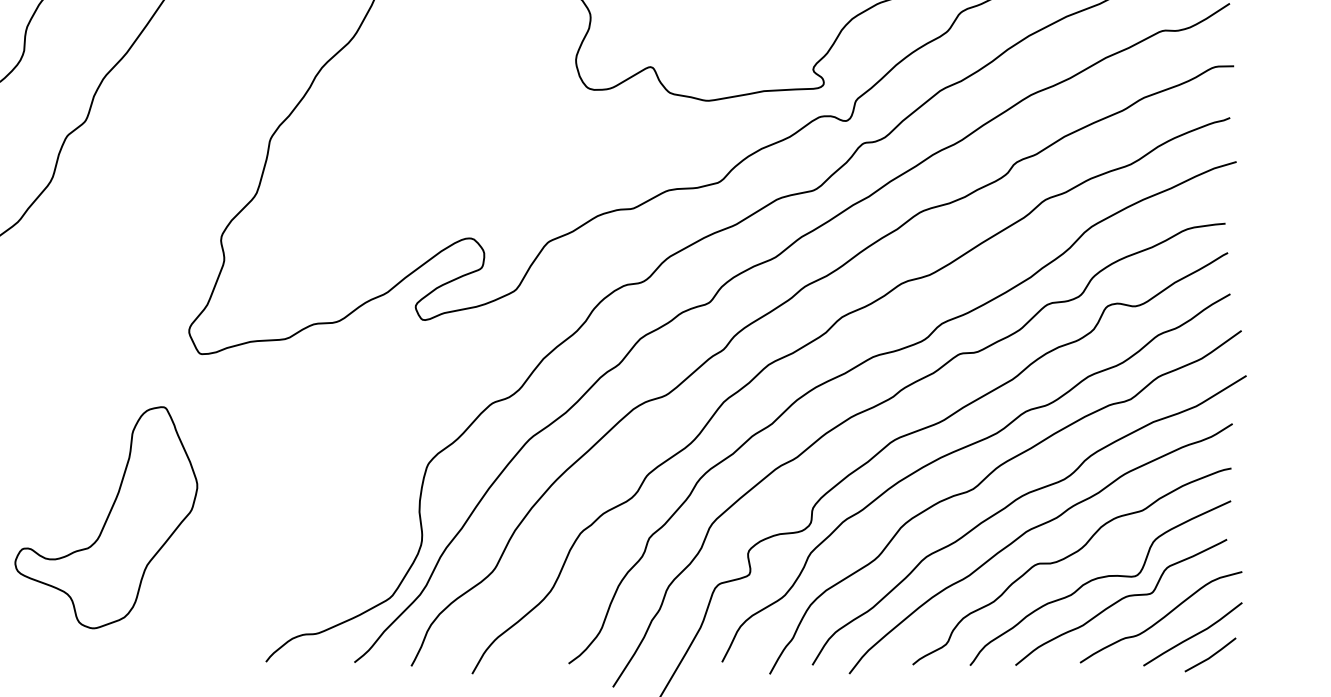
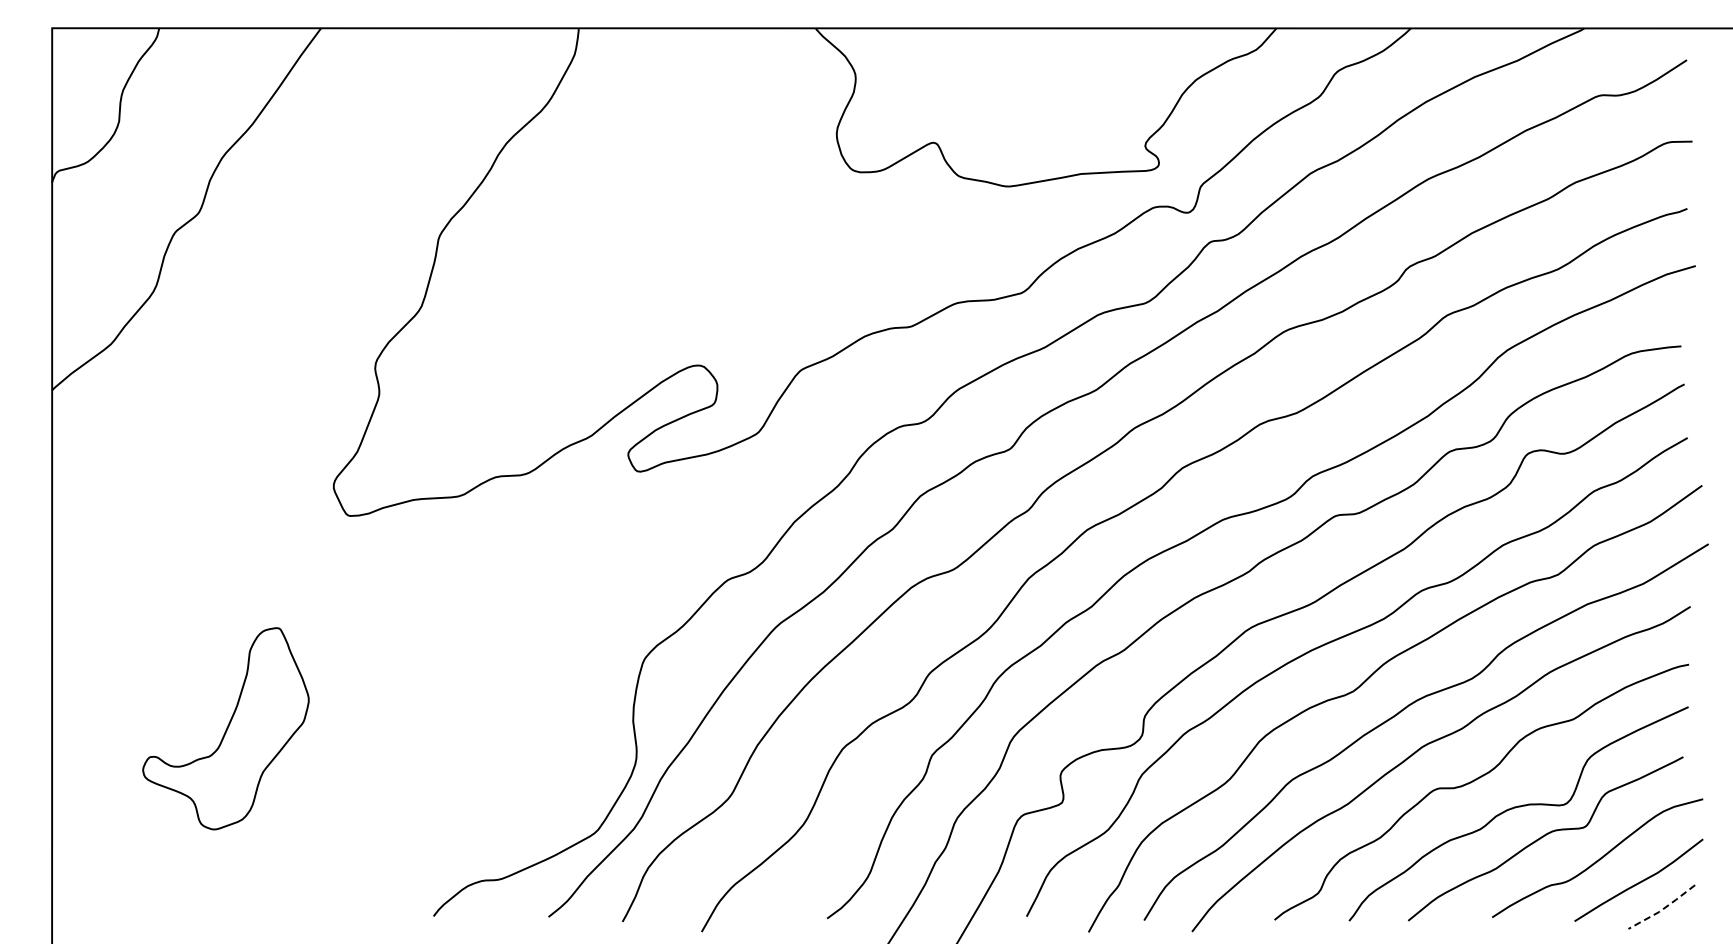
part: (105, 517) -> (225, 728), size x0.7
line: (1211, 656) -> (1663, 909), solid -> dashed

